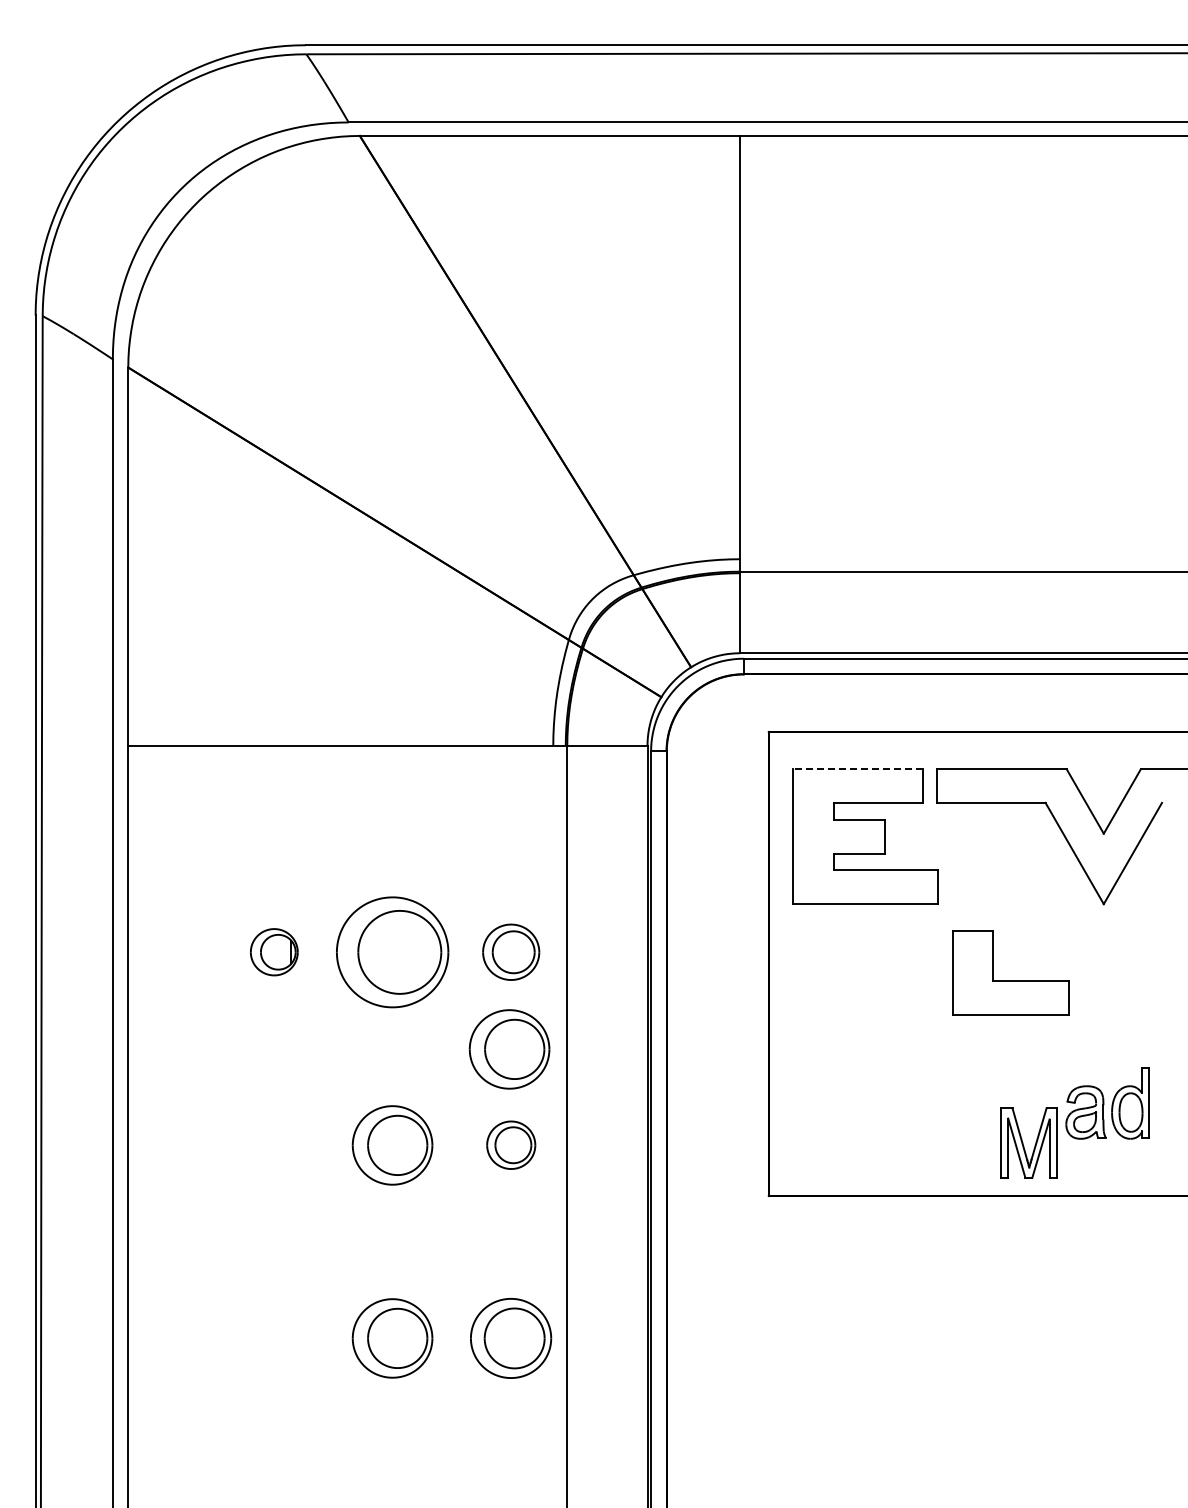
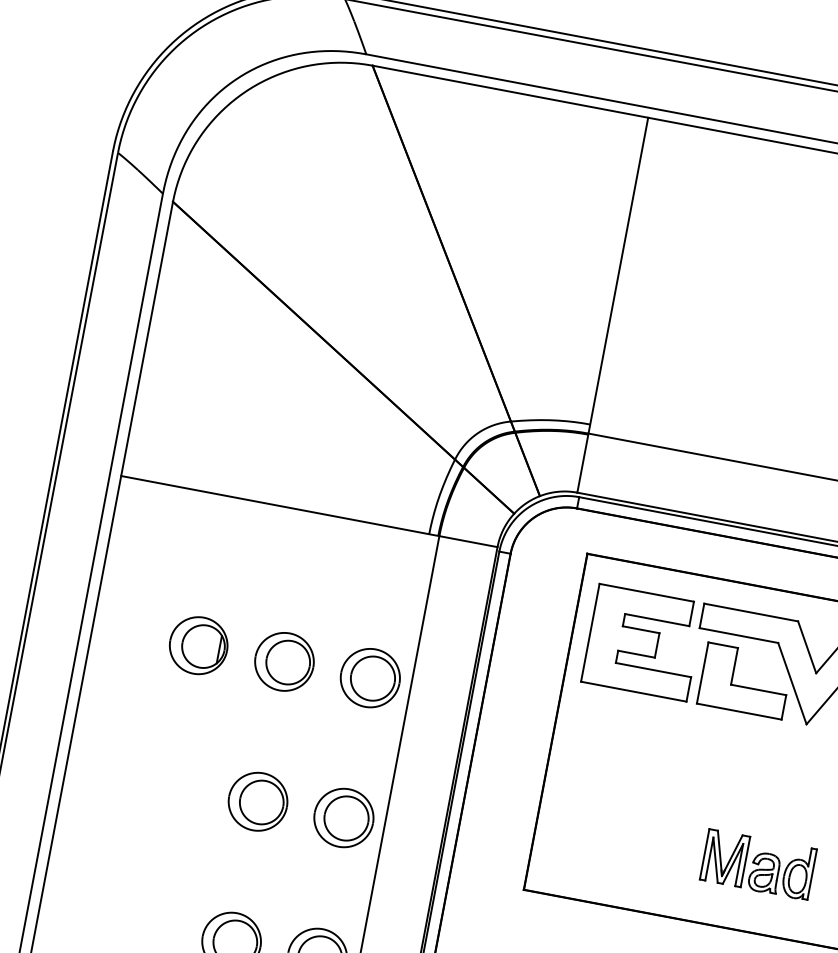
line: (857, 769) -> (646, 593), dashed -> solid
part: (274, 951) -> (199, 645), size x1.67
part: (511, 951) -> (370, 677), size x1.43
part: (392, 952) -> (284, 661), size x0.71
part: (1010, 980) -> (743, 686), moved
part: (509, 1049) -> (355, 748), removed
part: (1028, 1142) -> (724, 857), moved
part: (511, 1144) -> (344, 817), size x1.67

